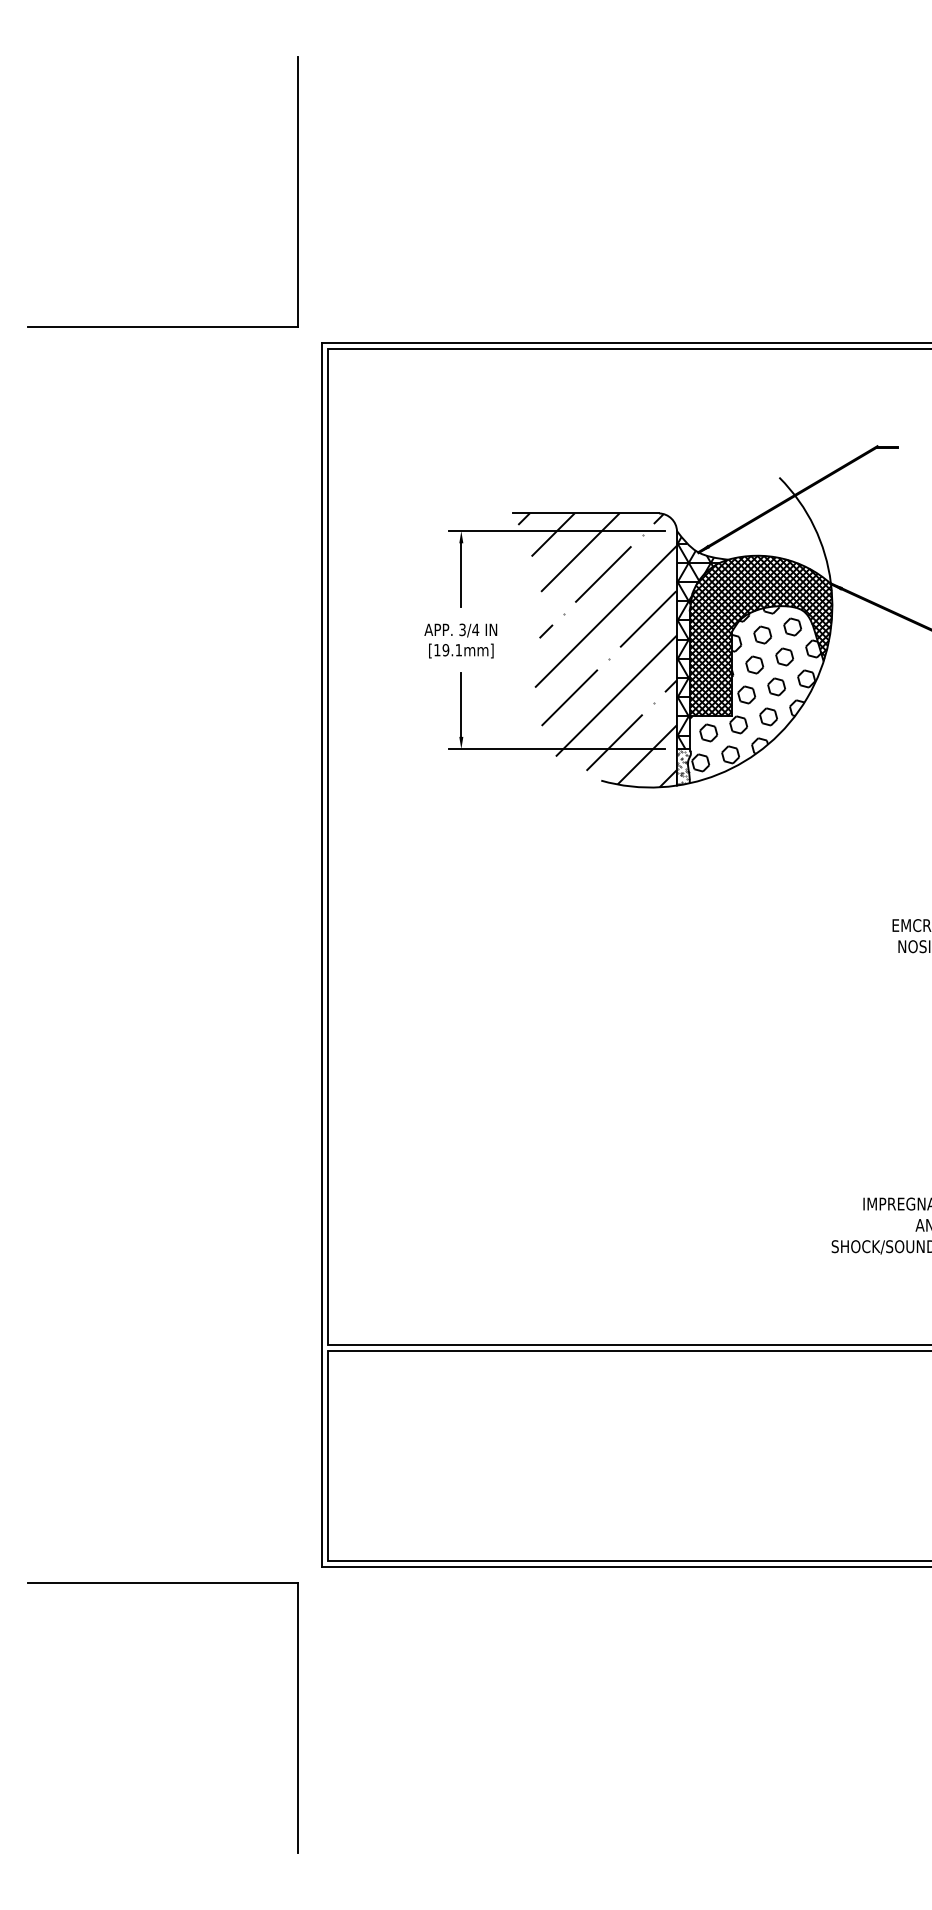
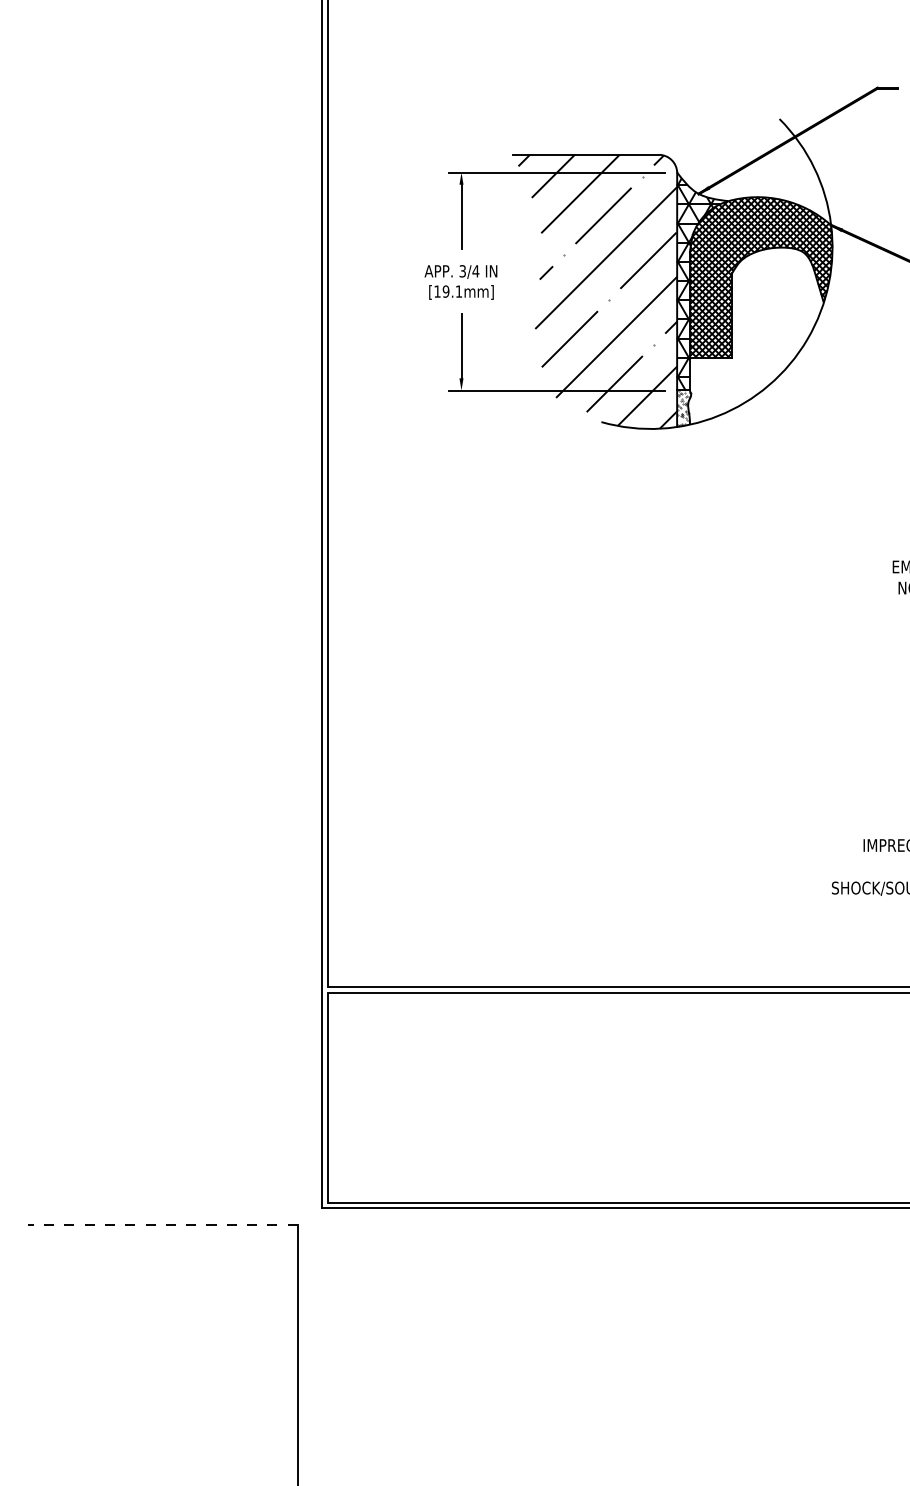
hatch: (755, 688) -> (755, 329), removed
line: (162, 1583) -> (162, 1224), solid -> dashed

